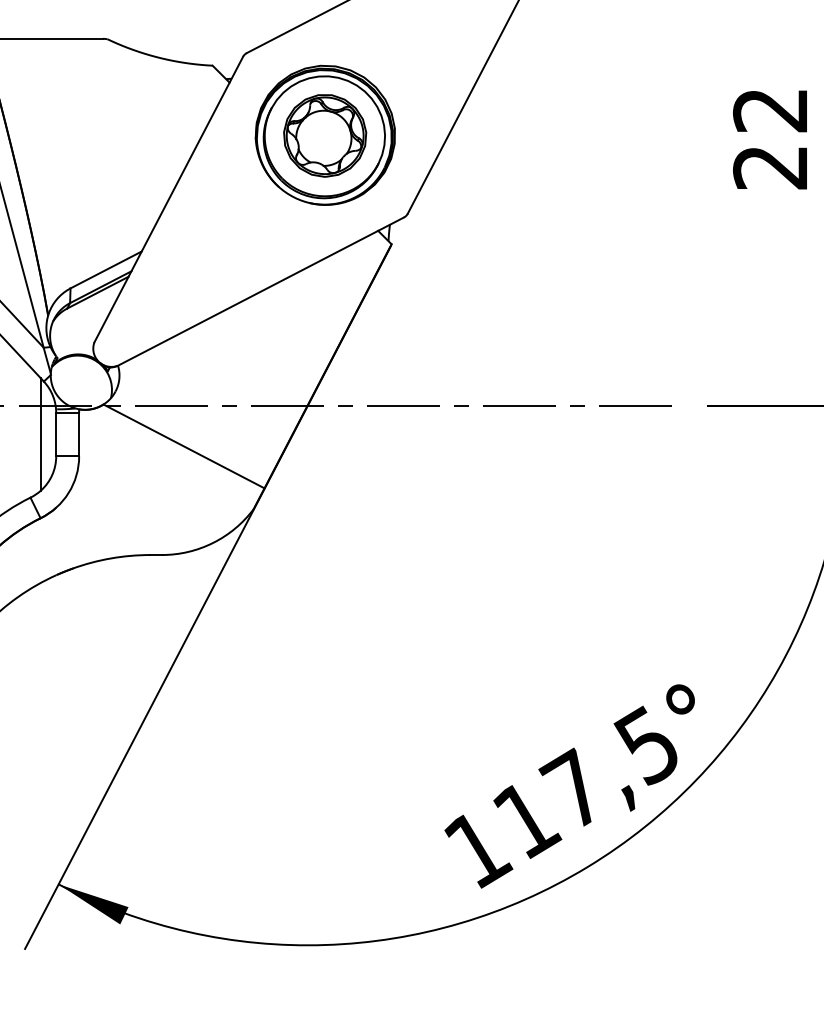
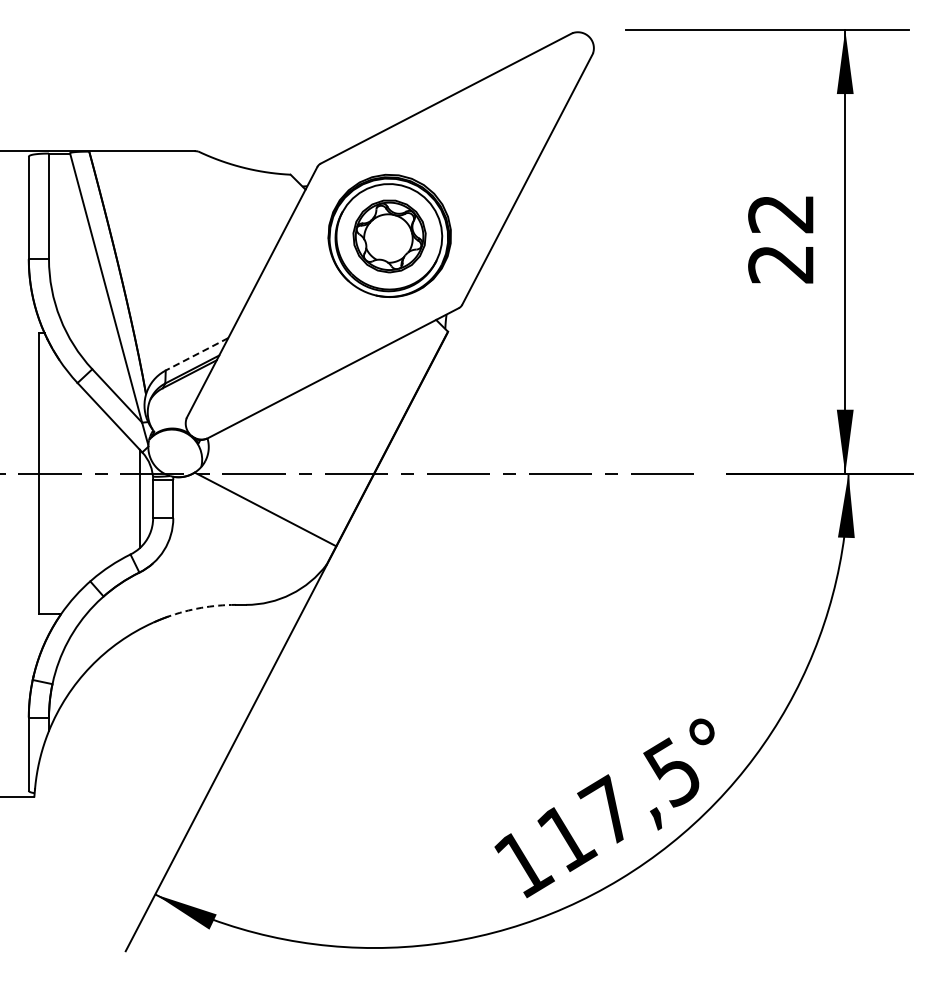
line: (105, 270) -> (196, 354), solid -> dashed
arc: (111, 557) -> (201, 607), solid -> dashed

